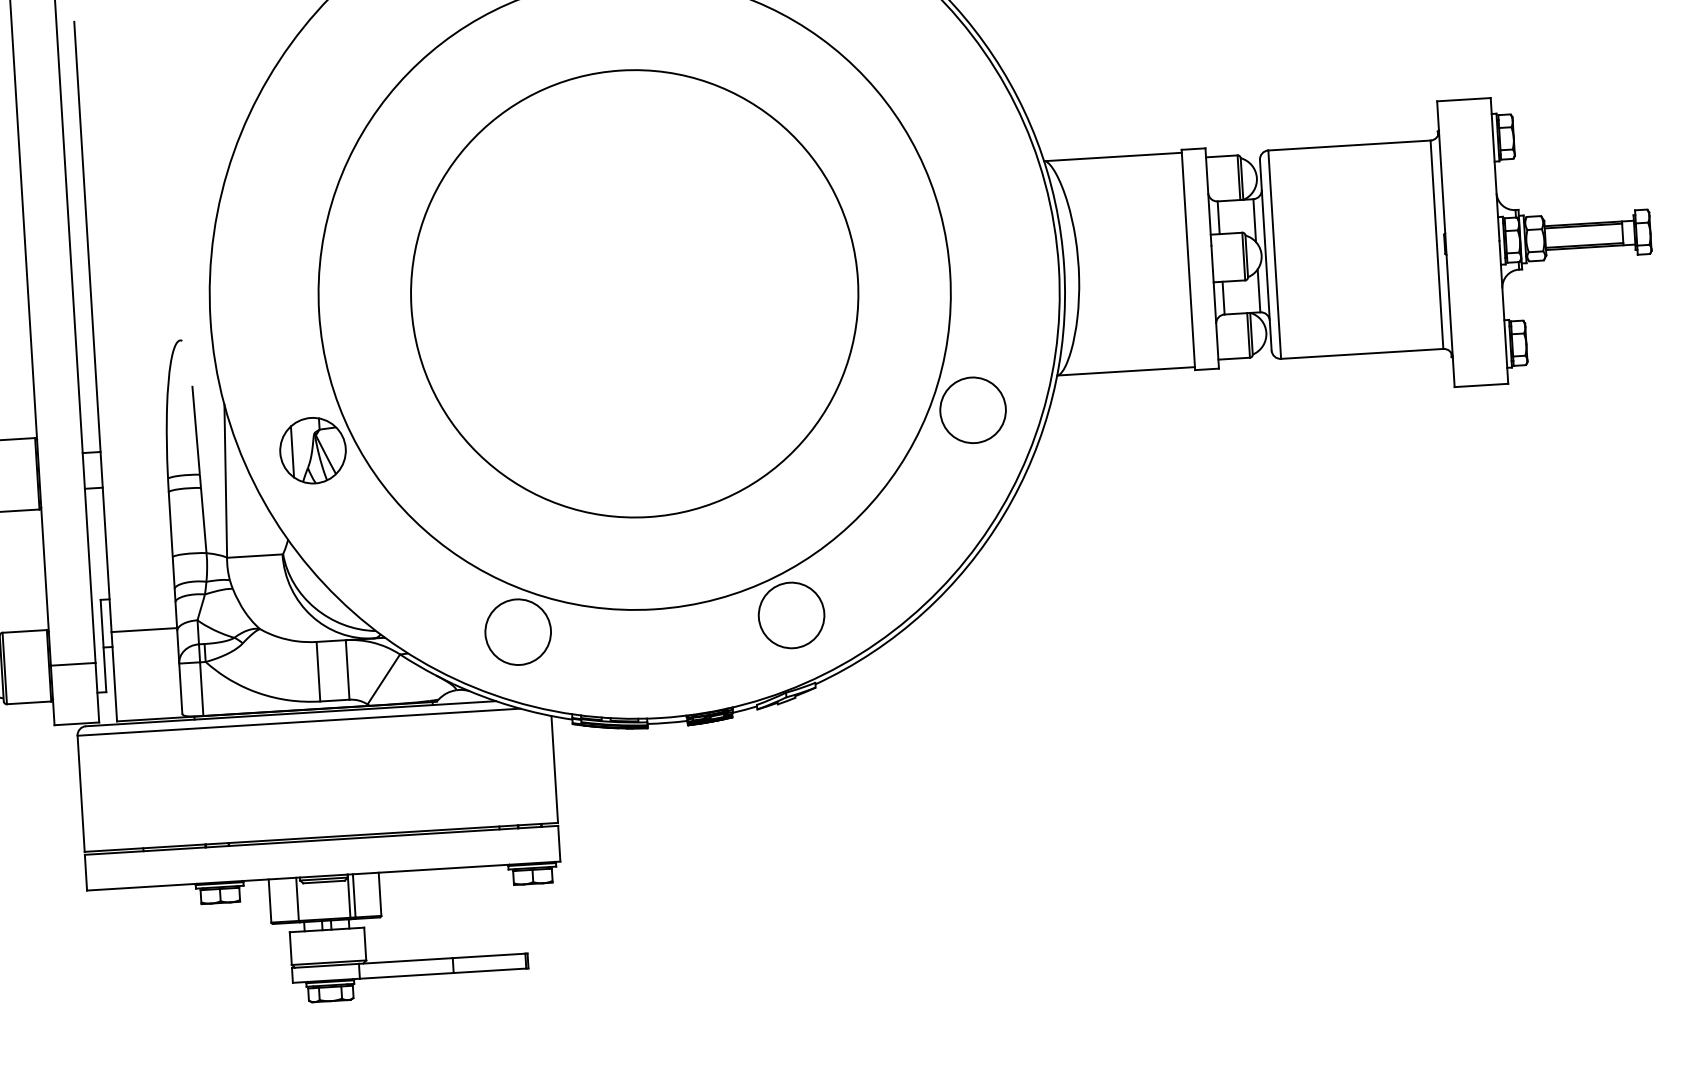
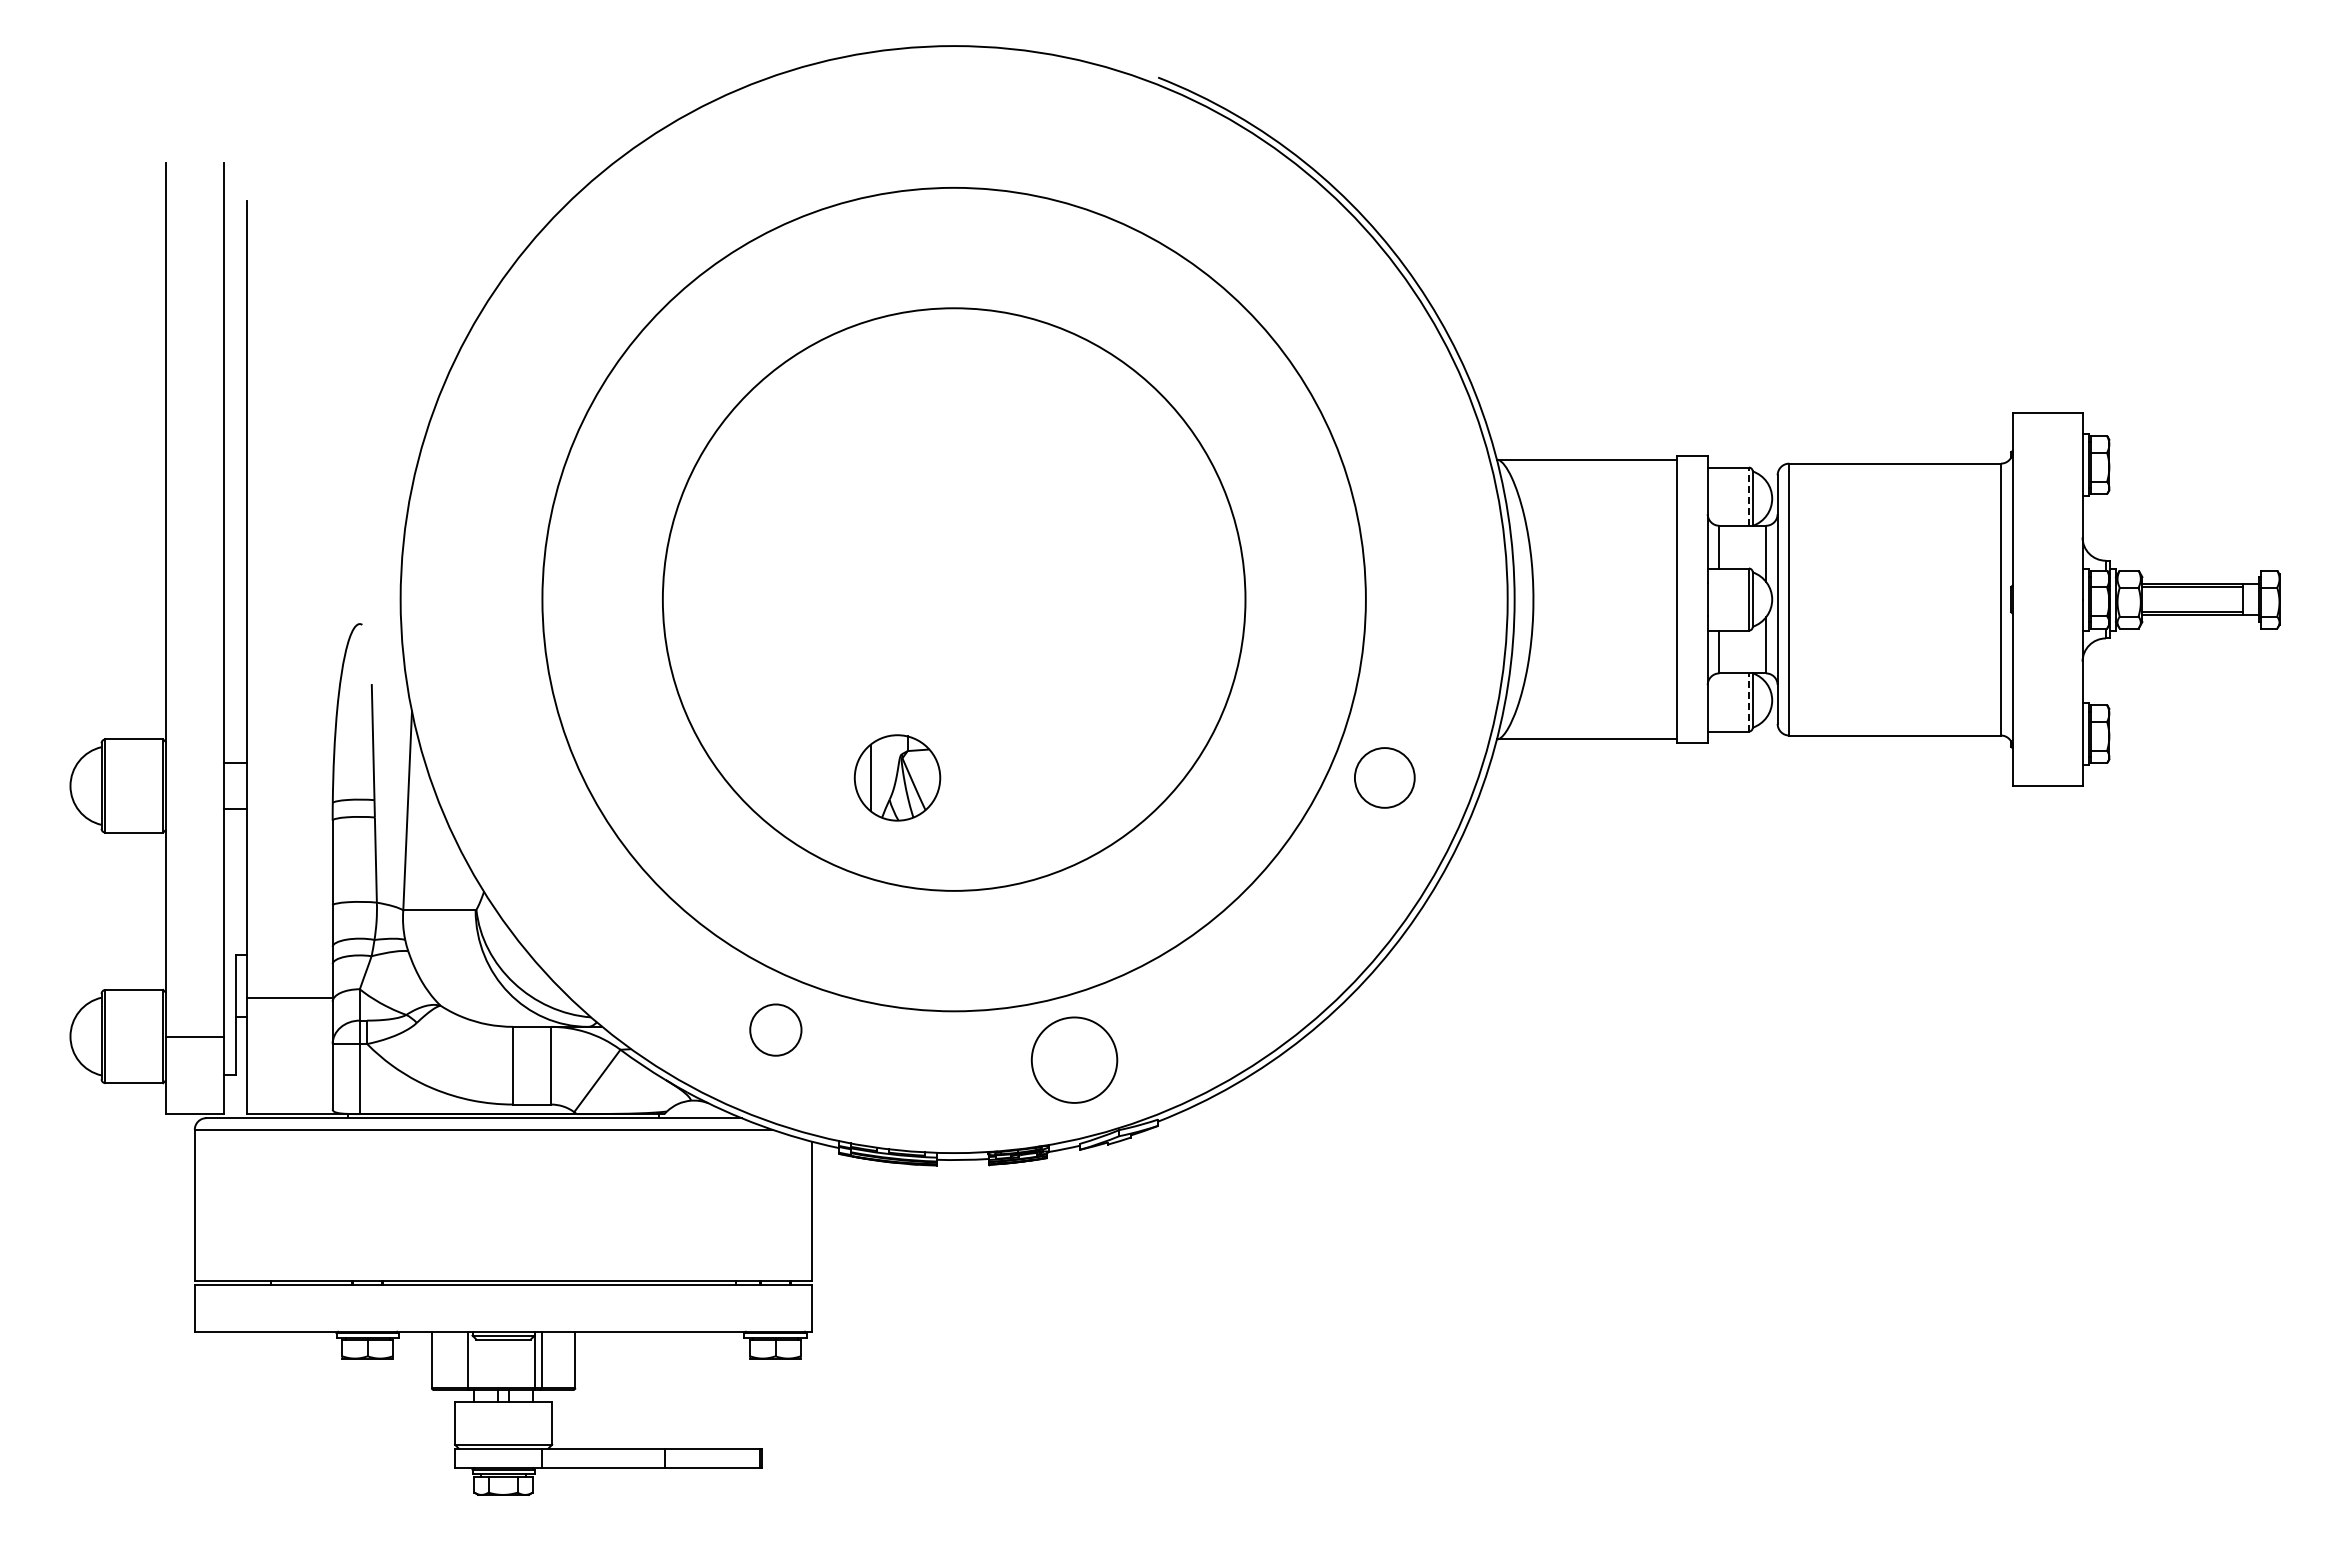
line: (1238, 177) -> (1748, 496), solid -> dashed
line: (1248, 334) -> (1748, 701), solid -> dashed
circle: (972, 410) -> (1384, 777), size x0.7
part: (313, 450) -> (897, 777), moved
circle: (791, 614) -> (1074, 1059), moved
circle: (517, 631) -> (775, 1029), size x0.6

